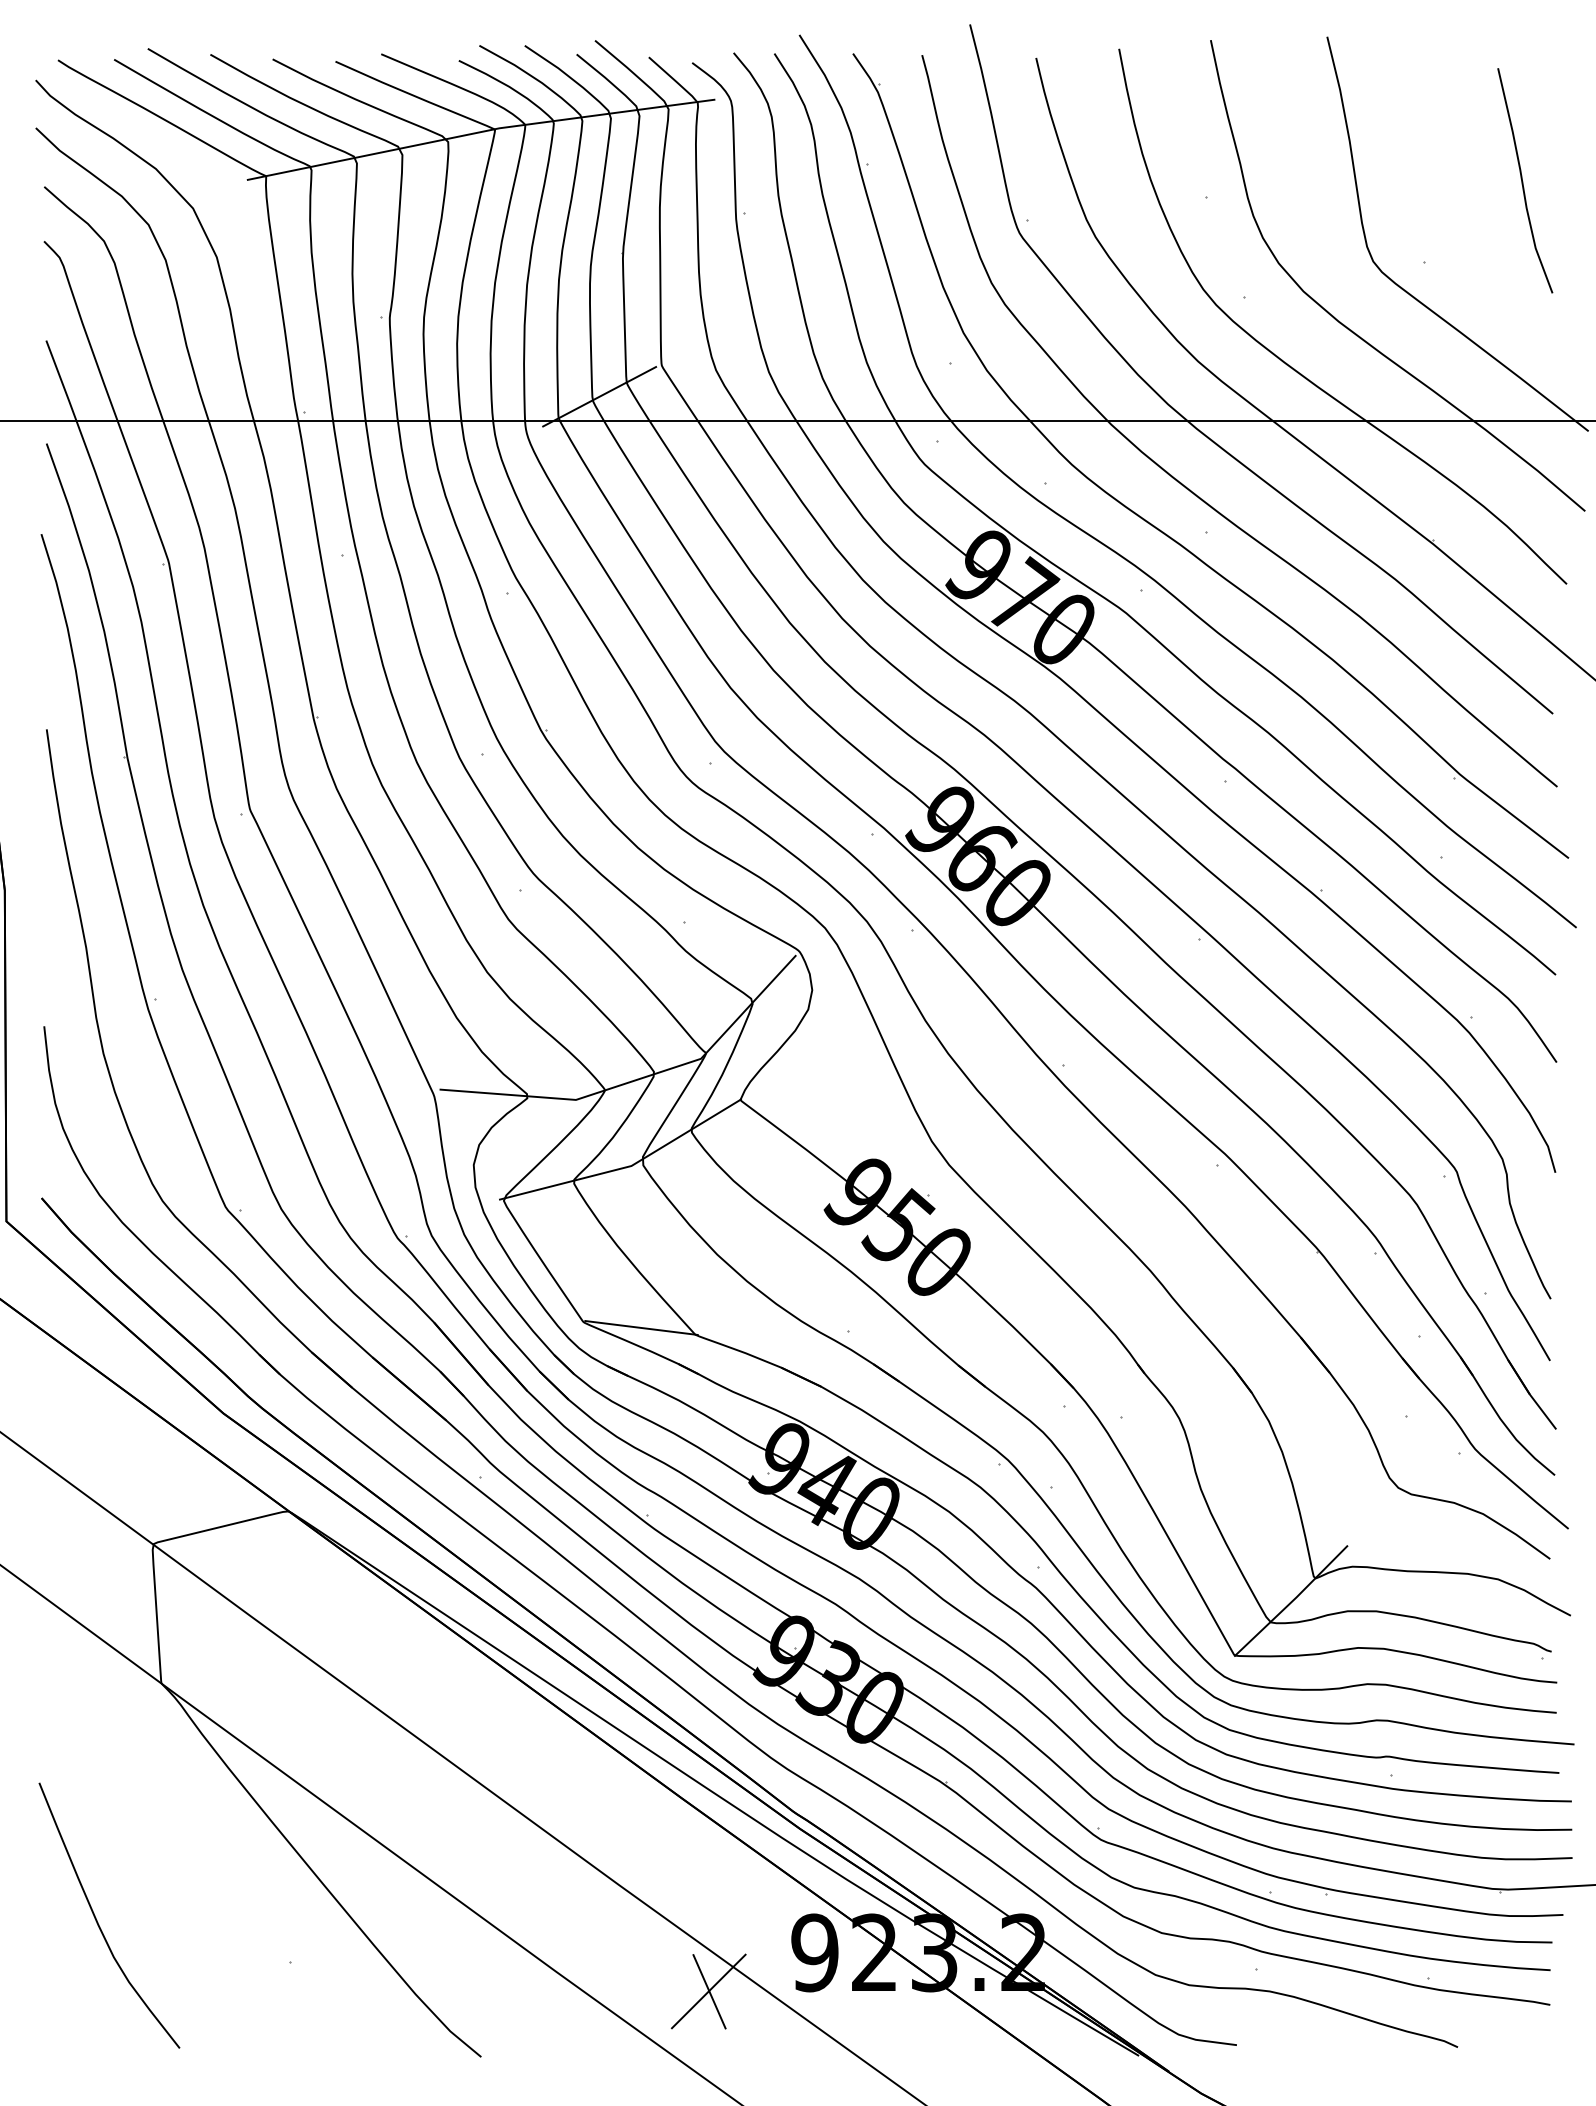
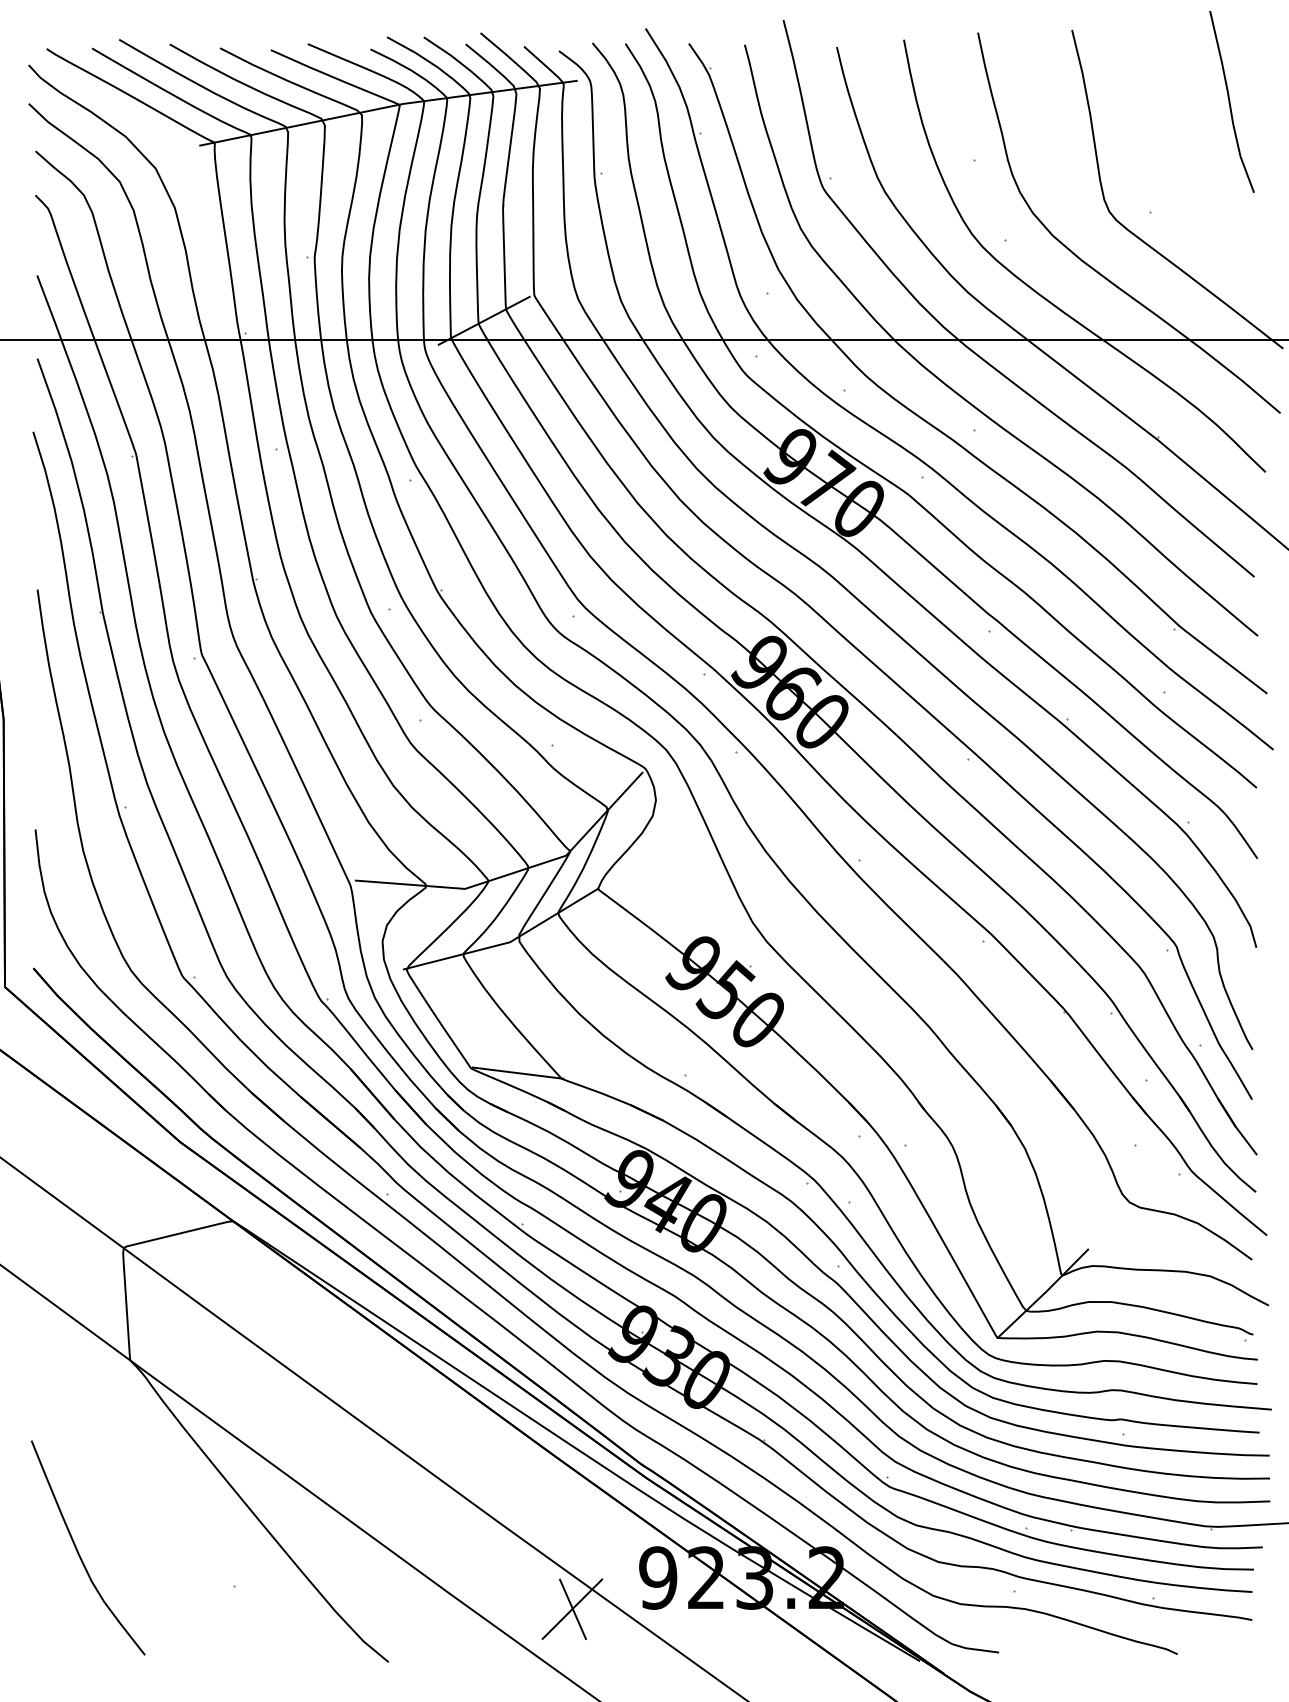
curve: (1523, 181) -> (1230, 102), moved

